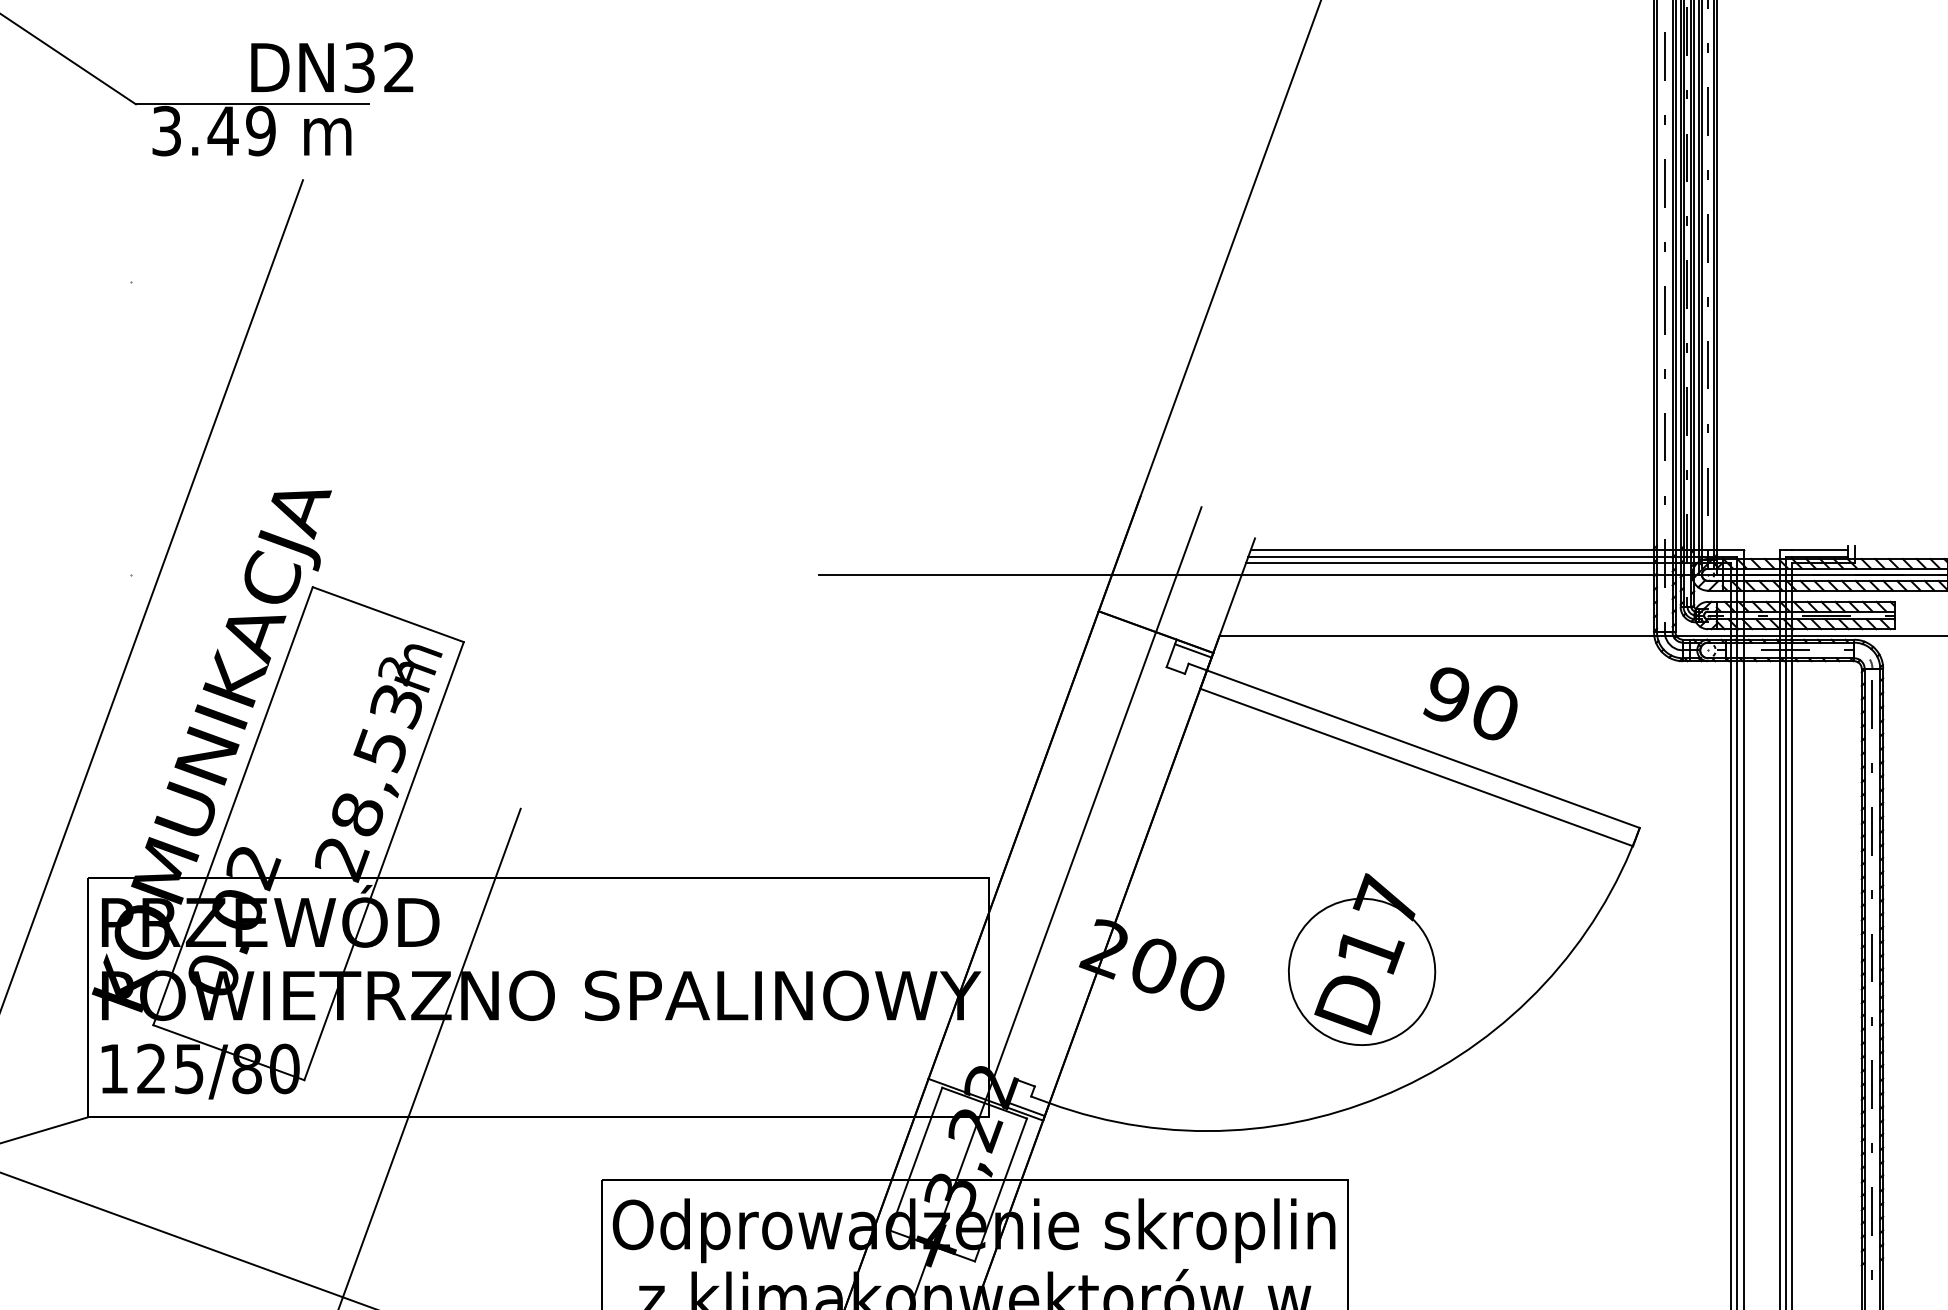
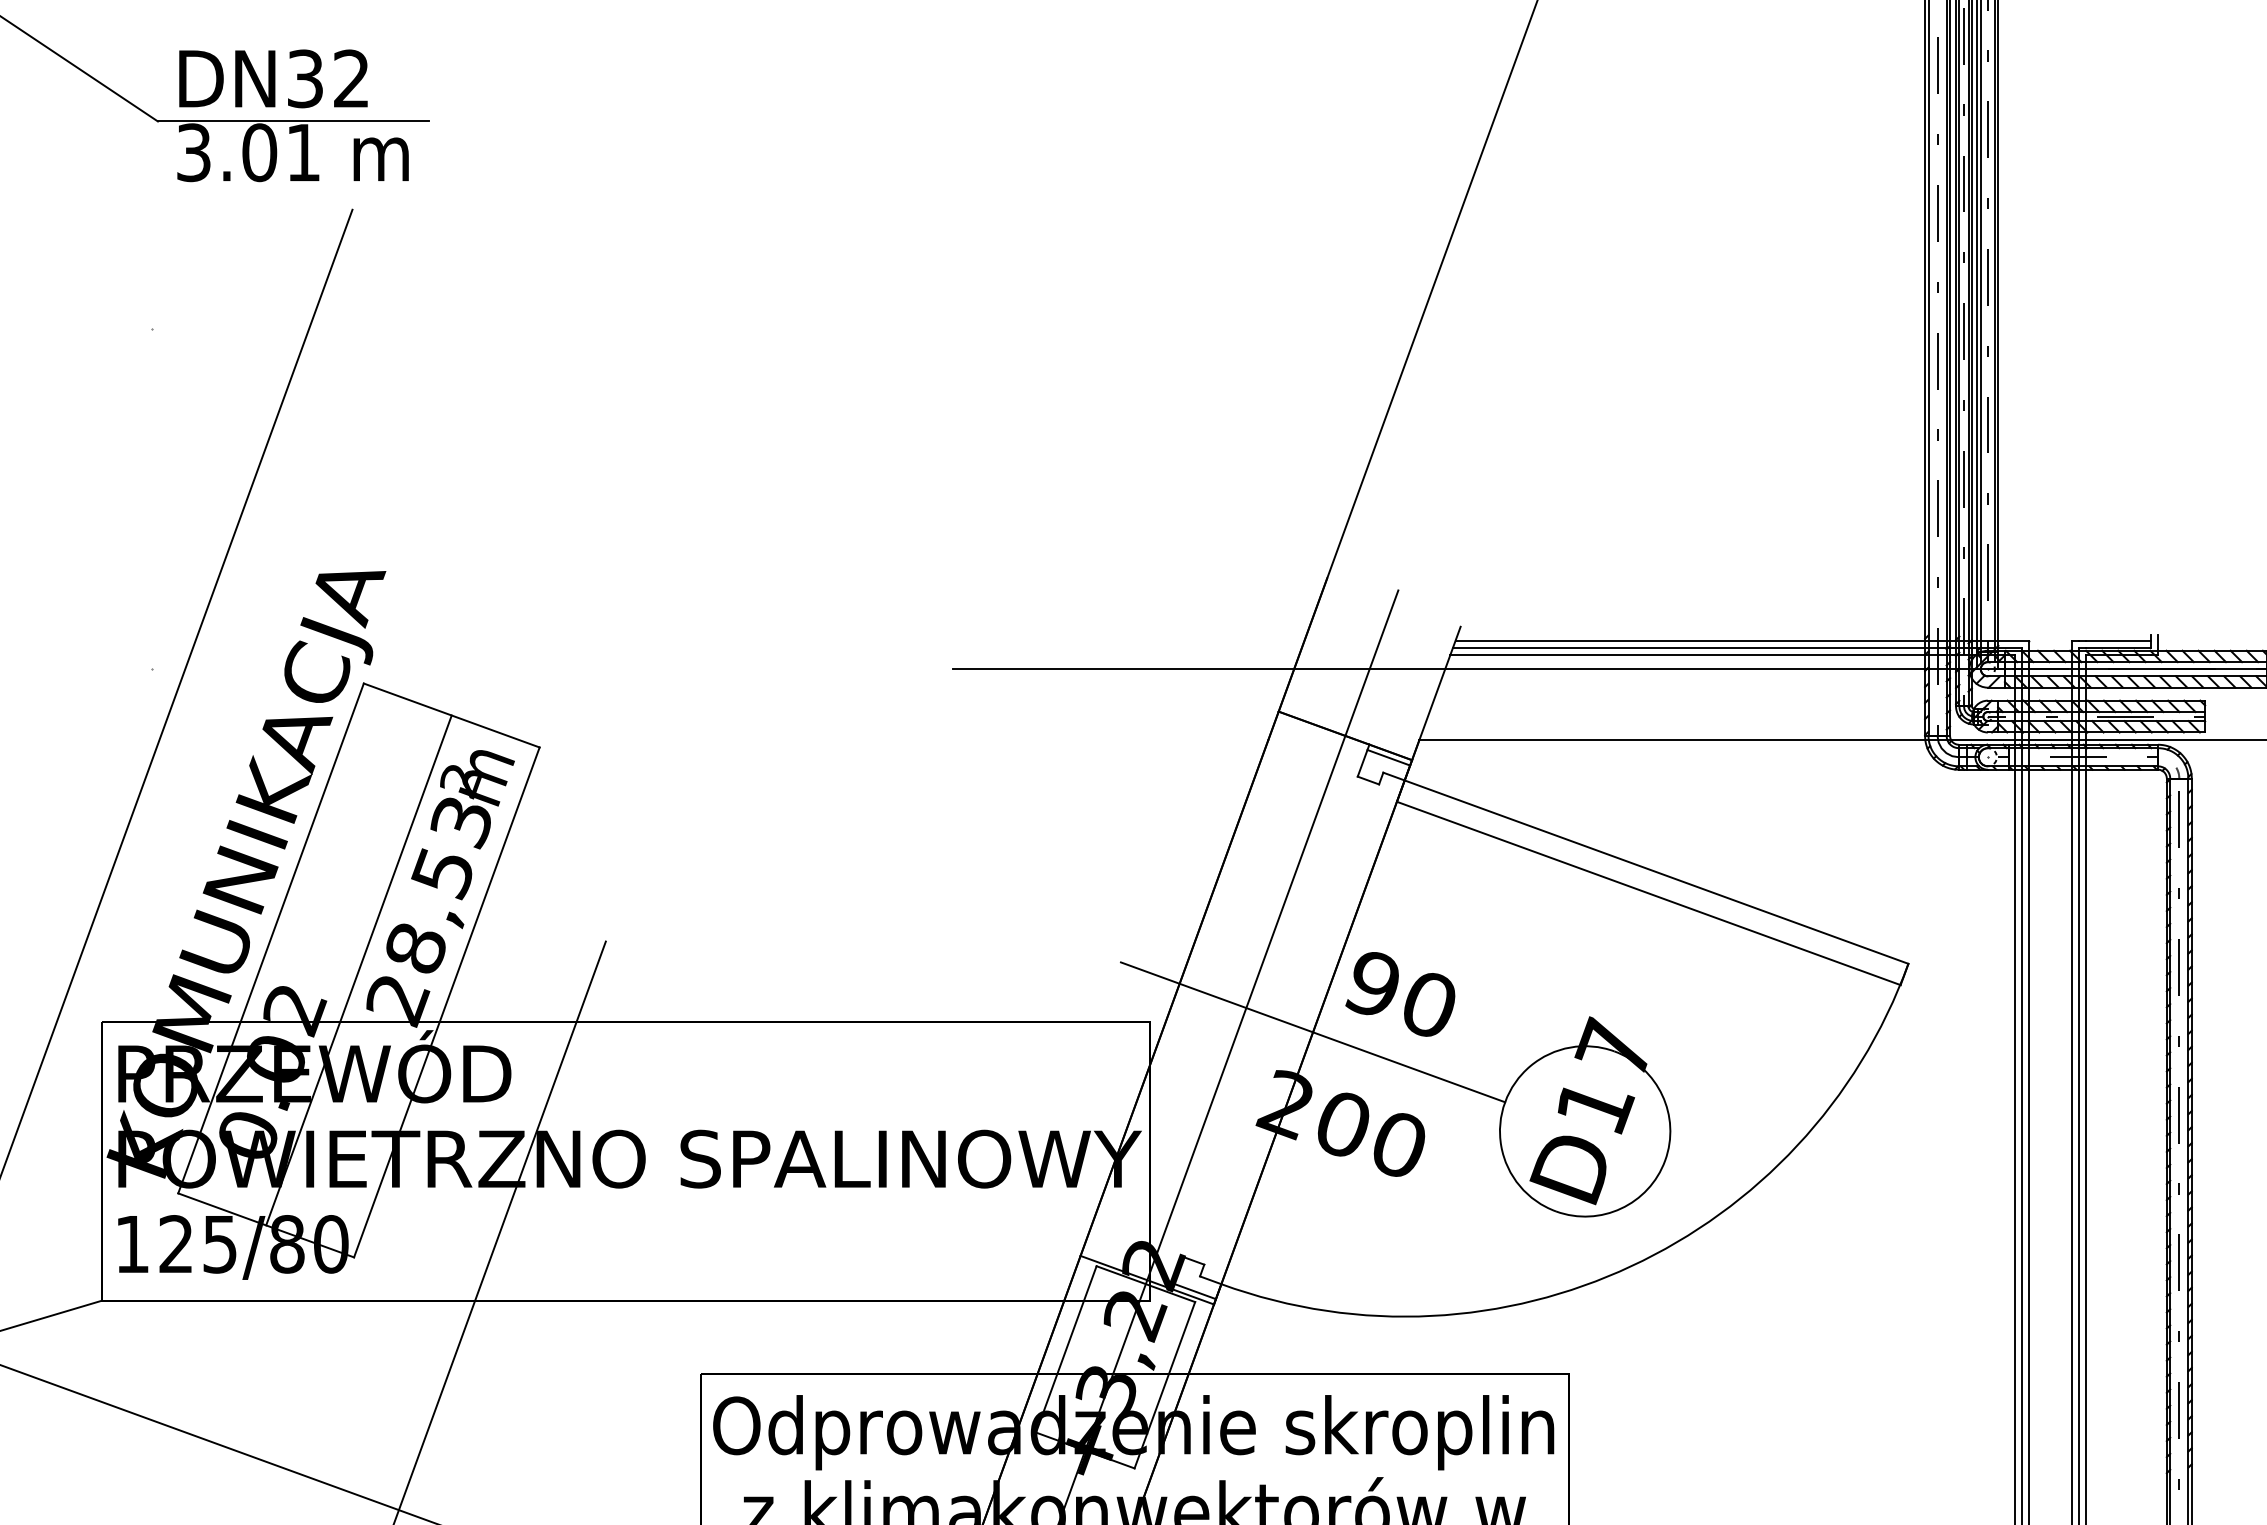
text: (332, 67) -> (273, 78), moved
text: (241, 130) -> (280, 152), 3.49 -> 3.01
text: (1470, 703) -> (1400, 994), moved
line: (308, 833) -> (358, 970), added
line: (1127, 886) -> (1312, 1032), added

